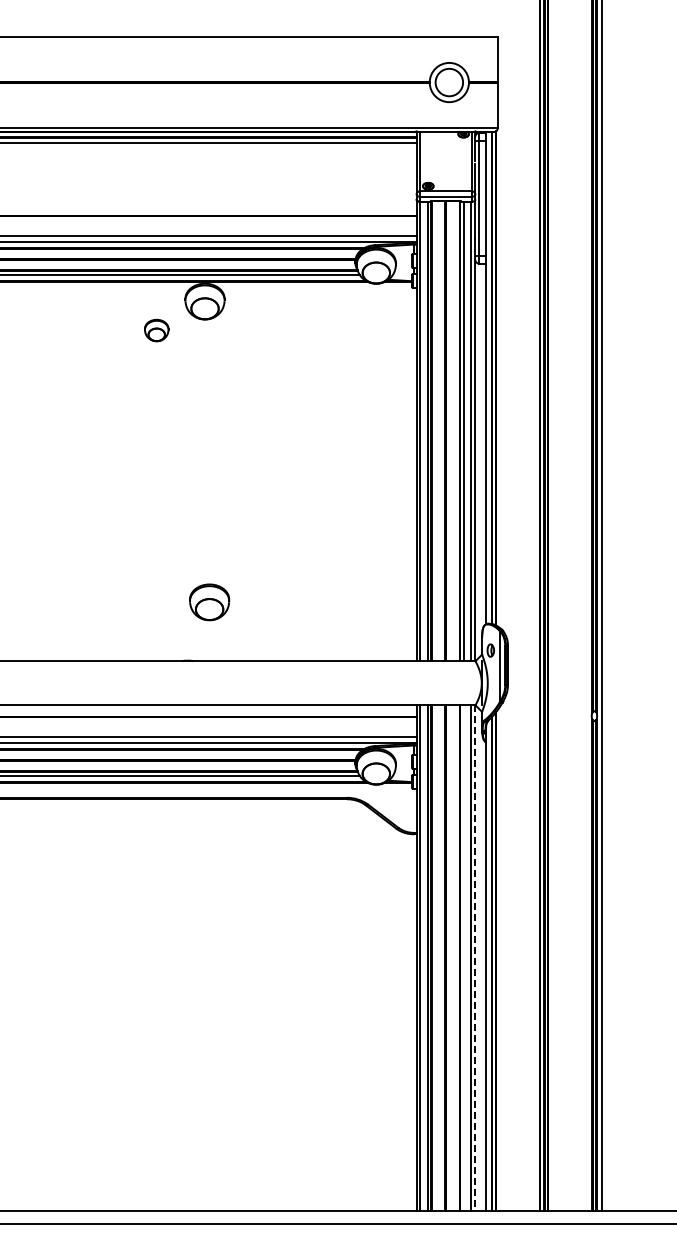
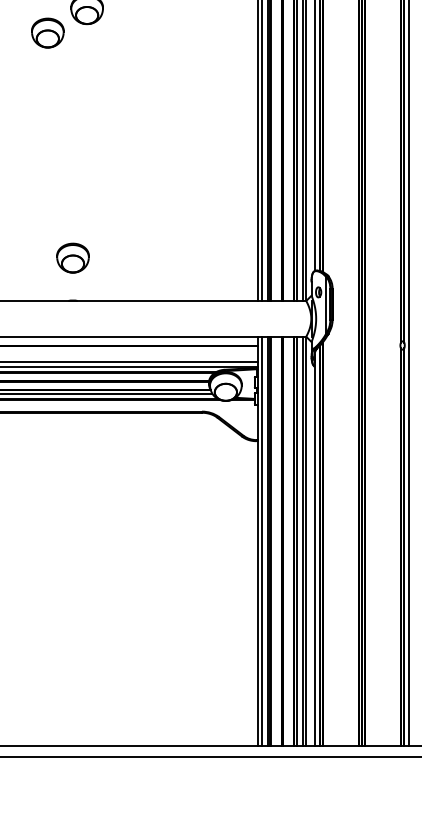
part: (156, 330) -> (47, 33), size x1.67
part: (209, 602) -> (72, 258), moved
line: (463, 957) -> (296, 540), added
line: (475, 957) -> (306, 540), dashed -> solid

